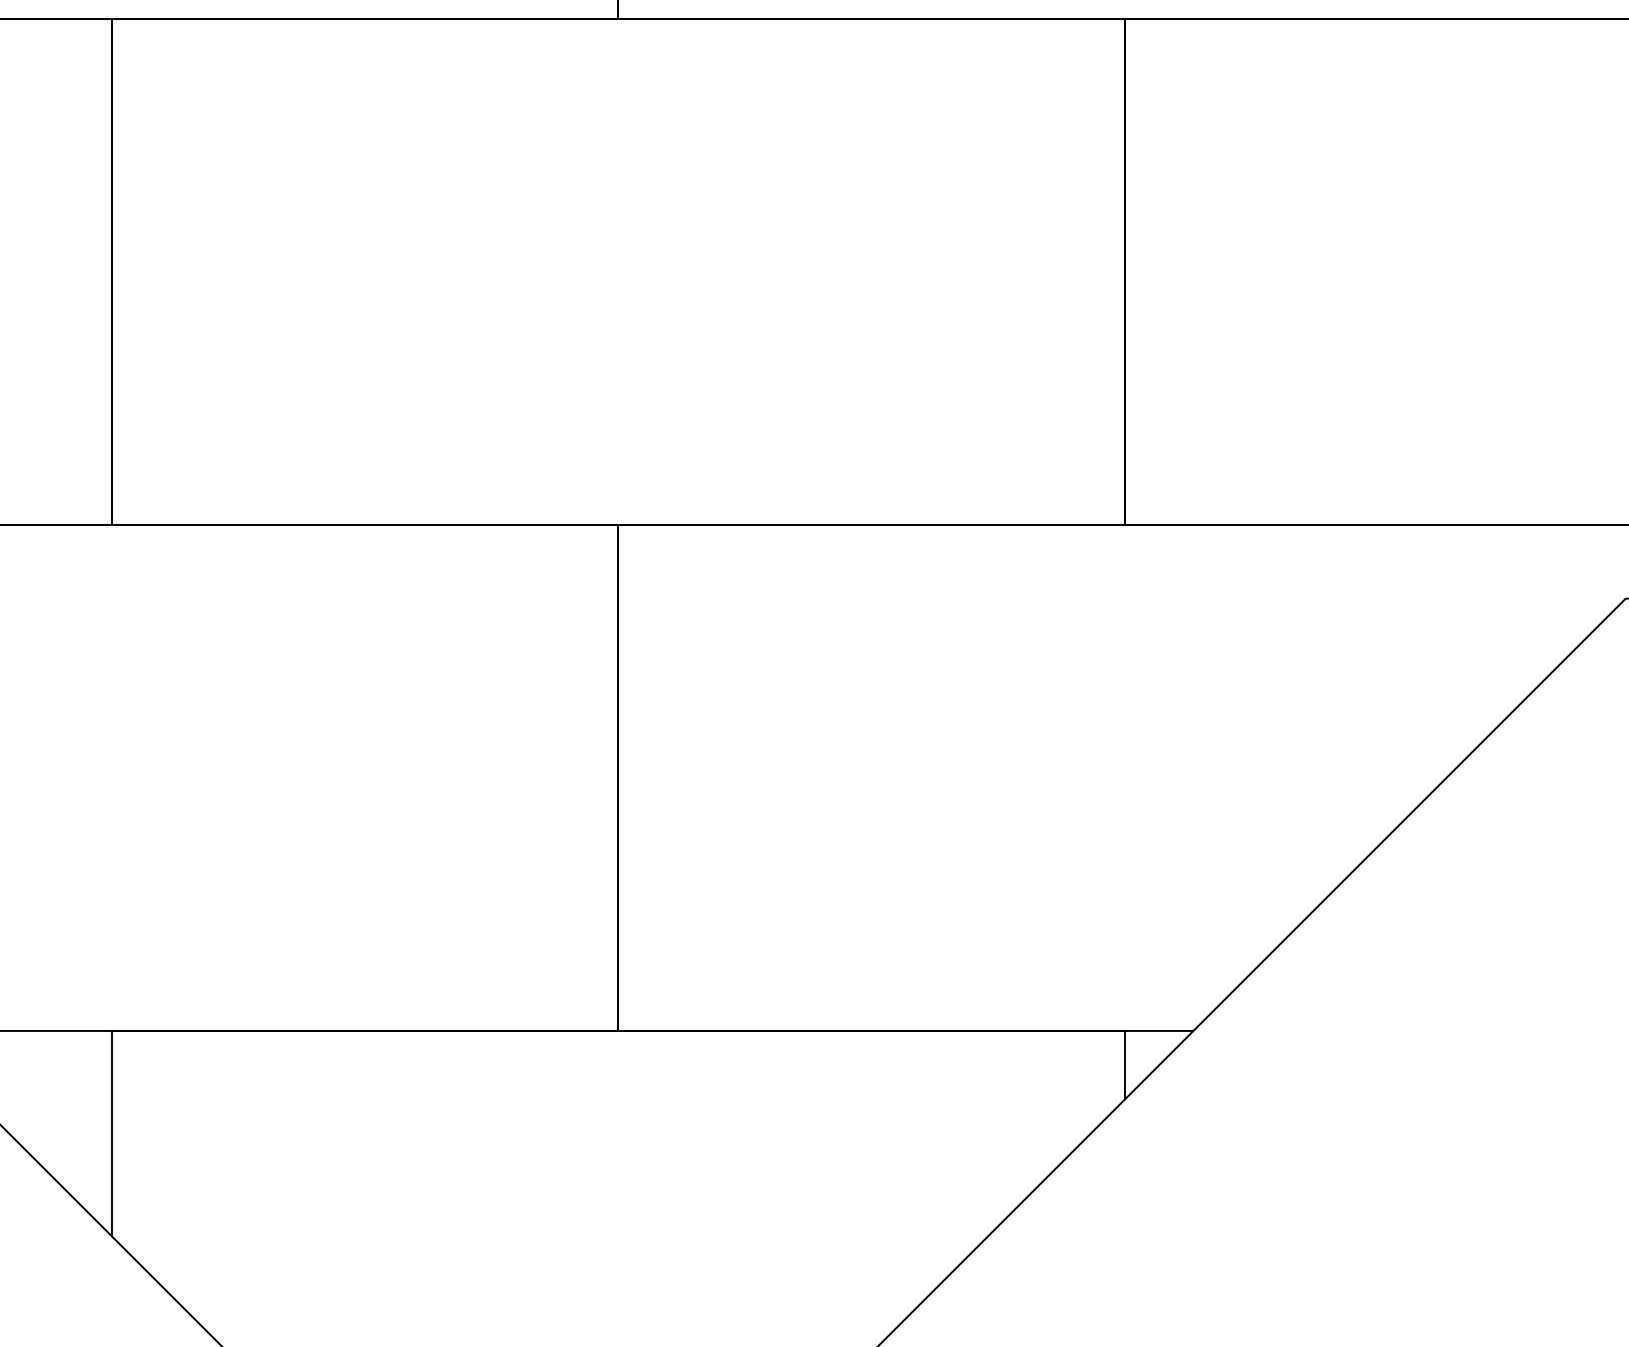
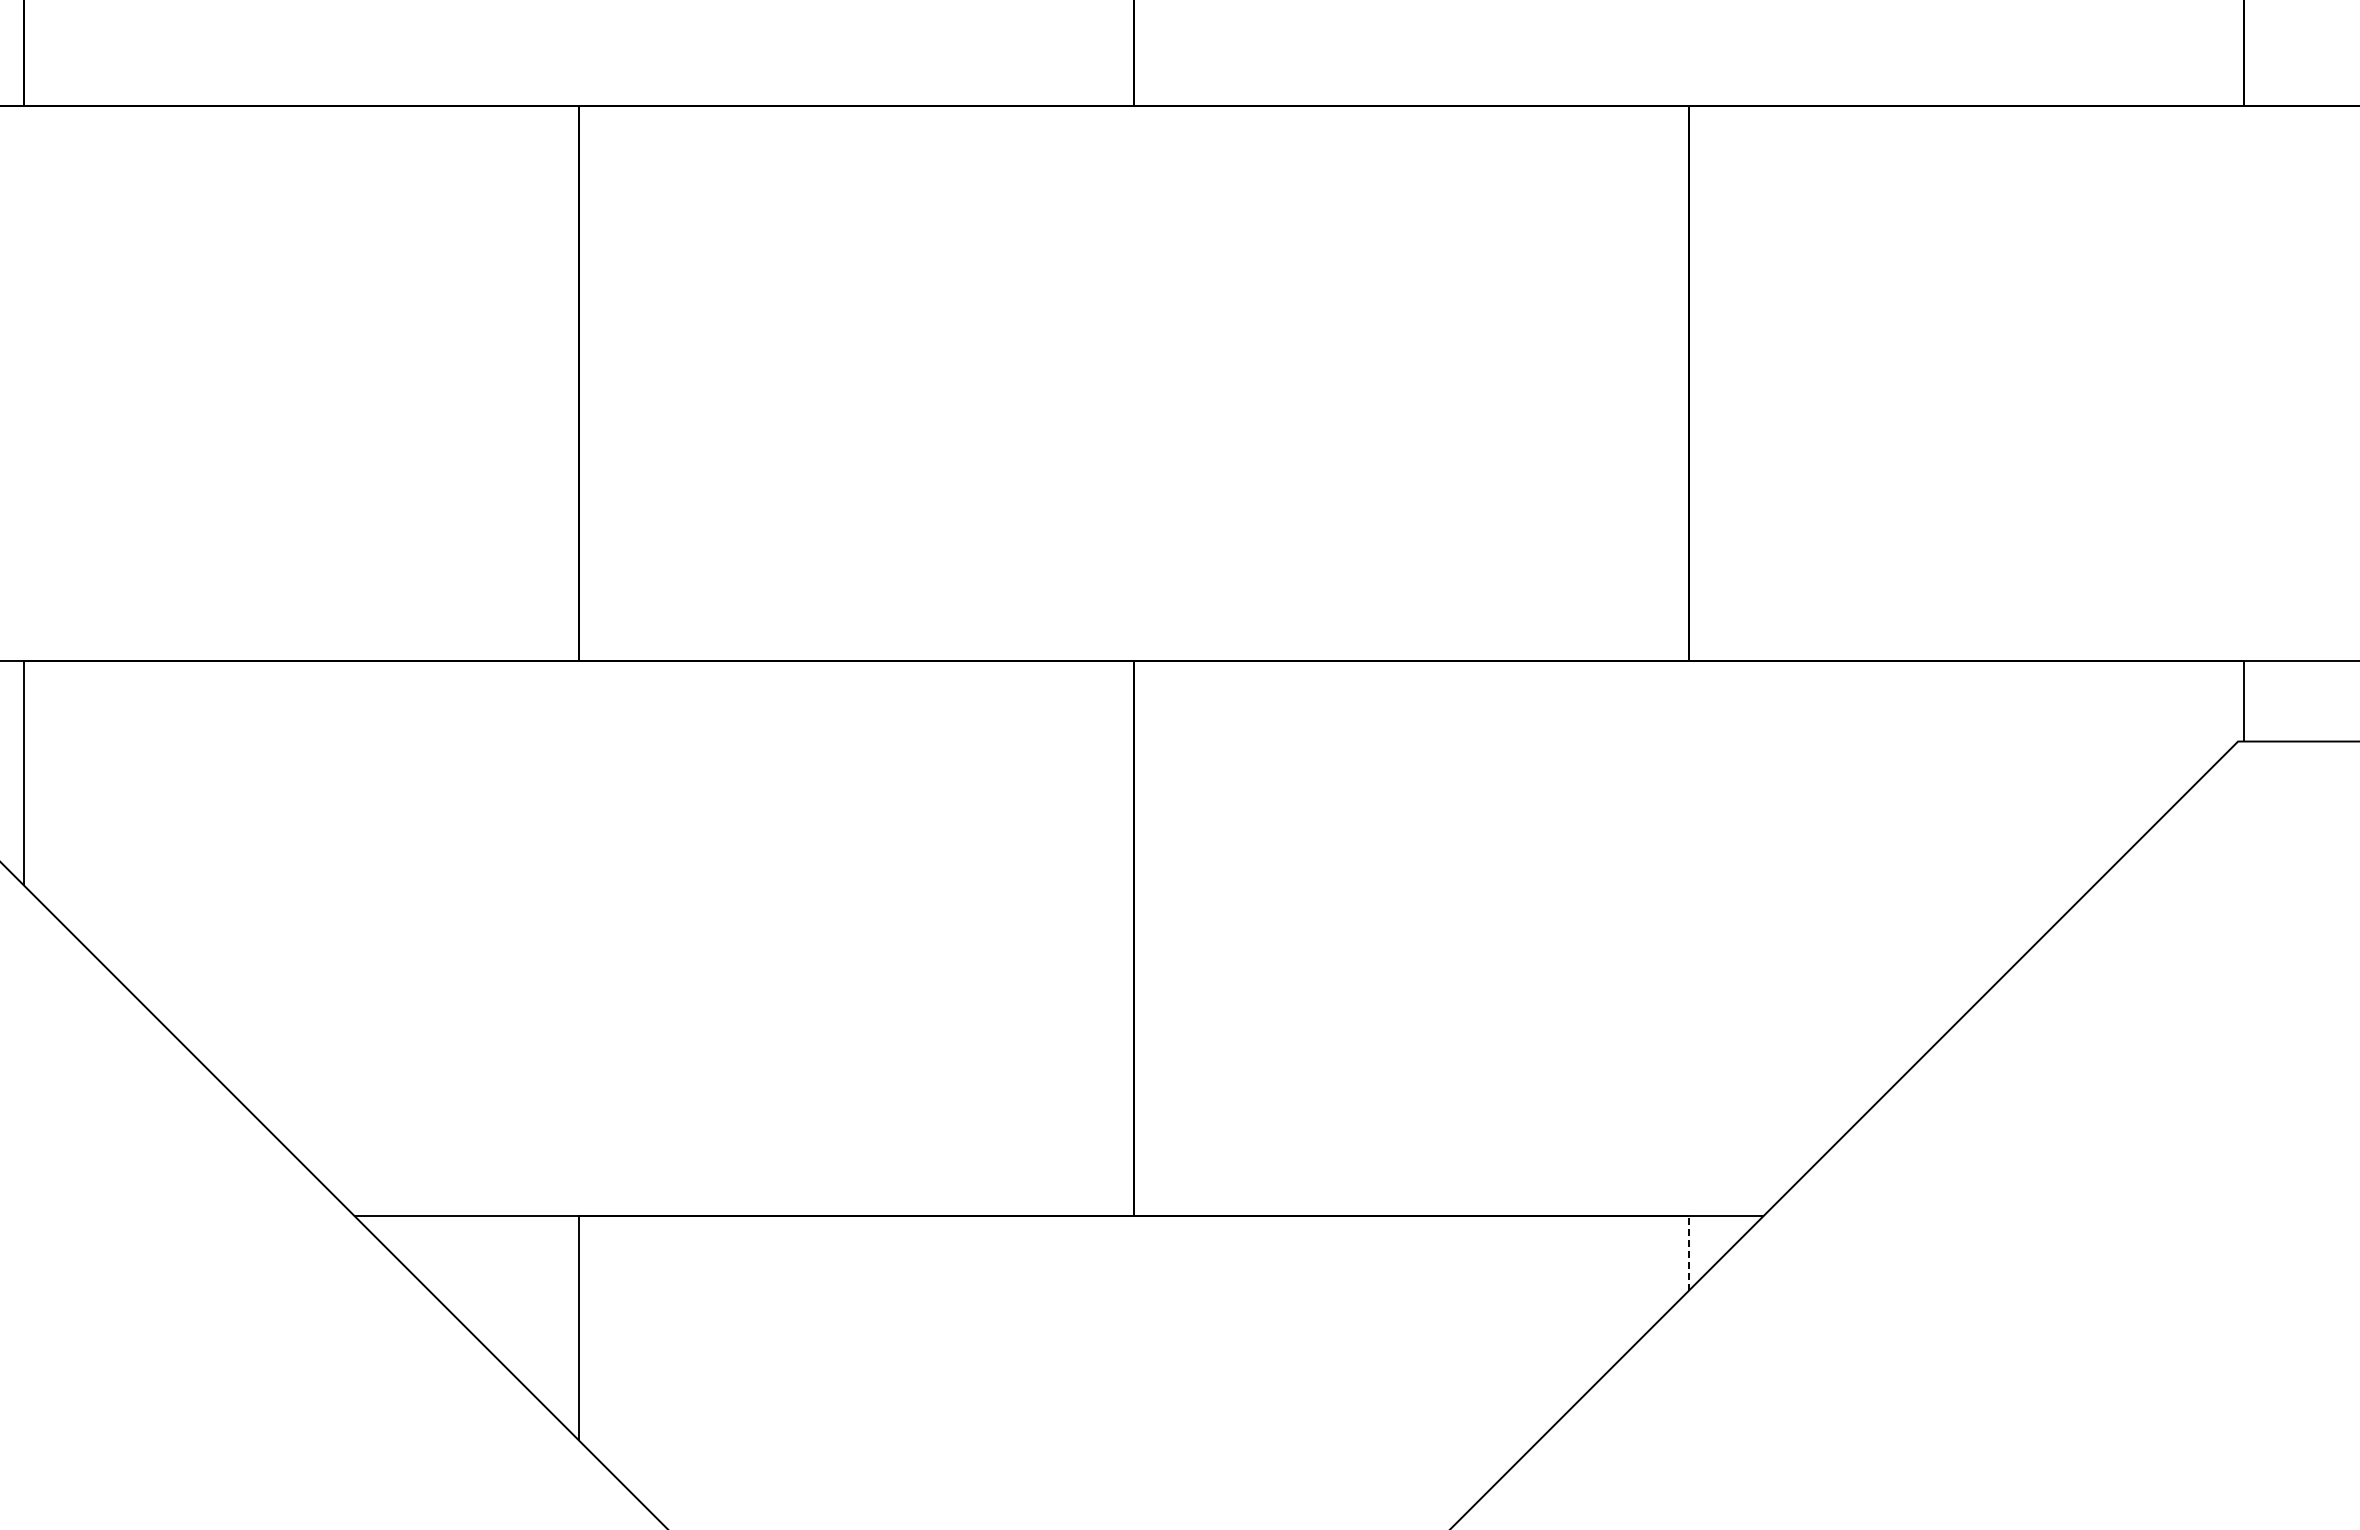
line: (1125, 1064) -> (1689, 1252), solid -> dashed

